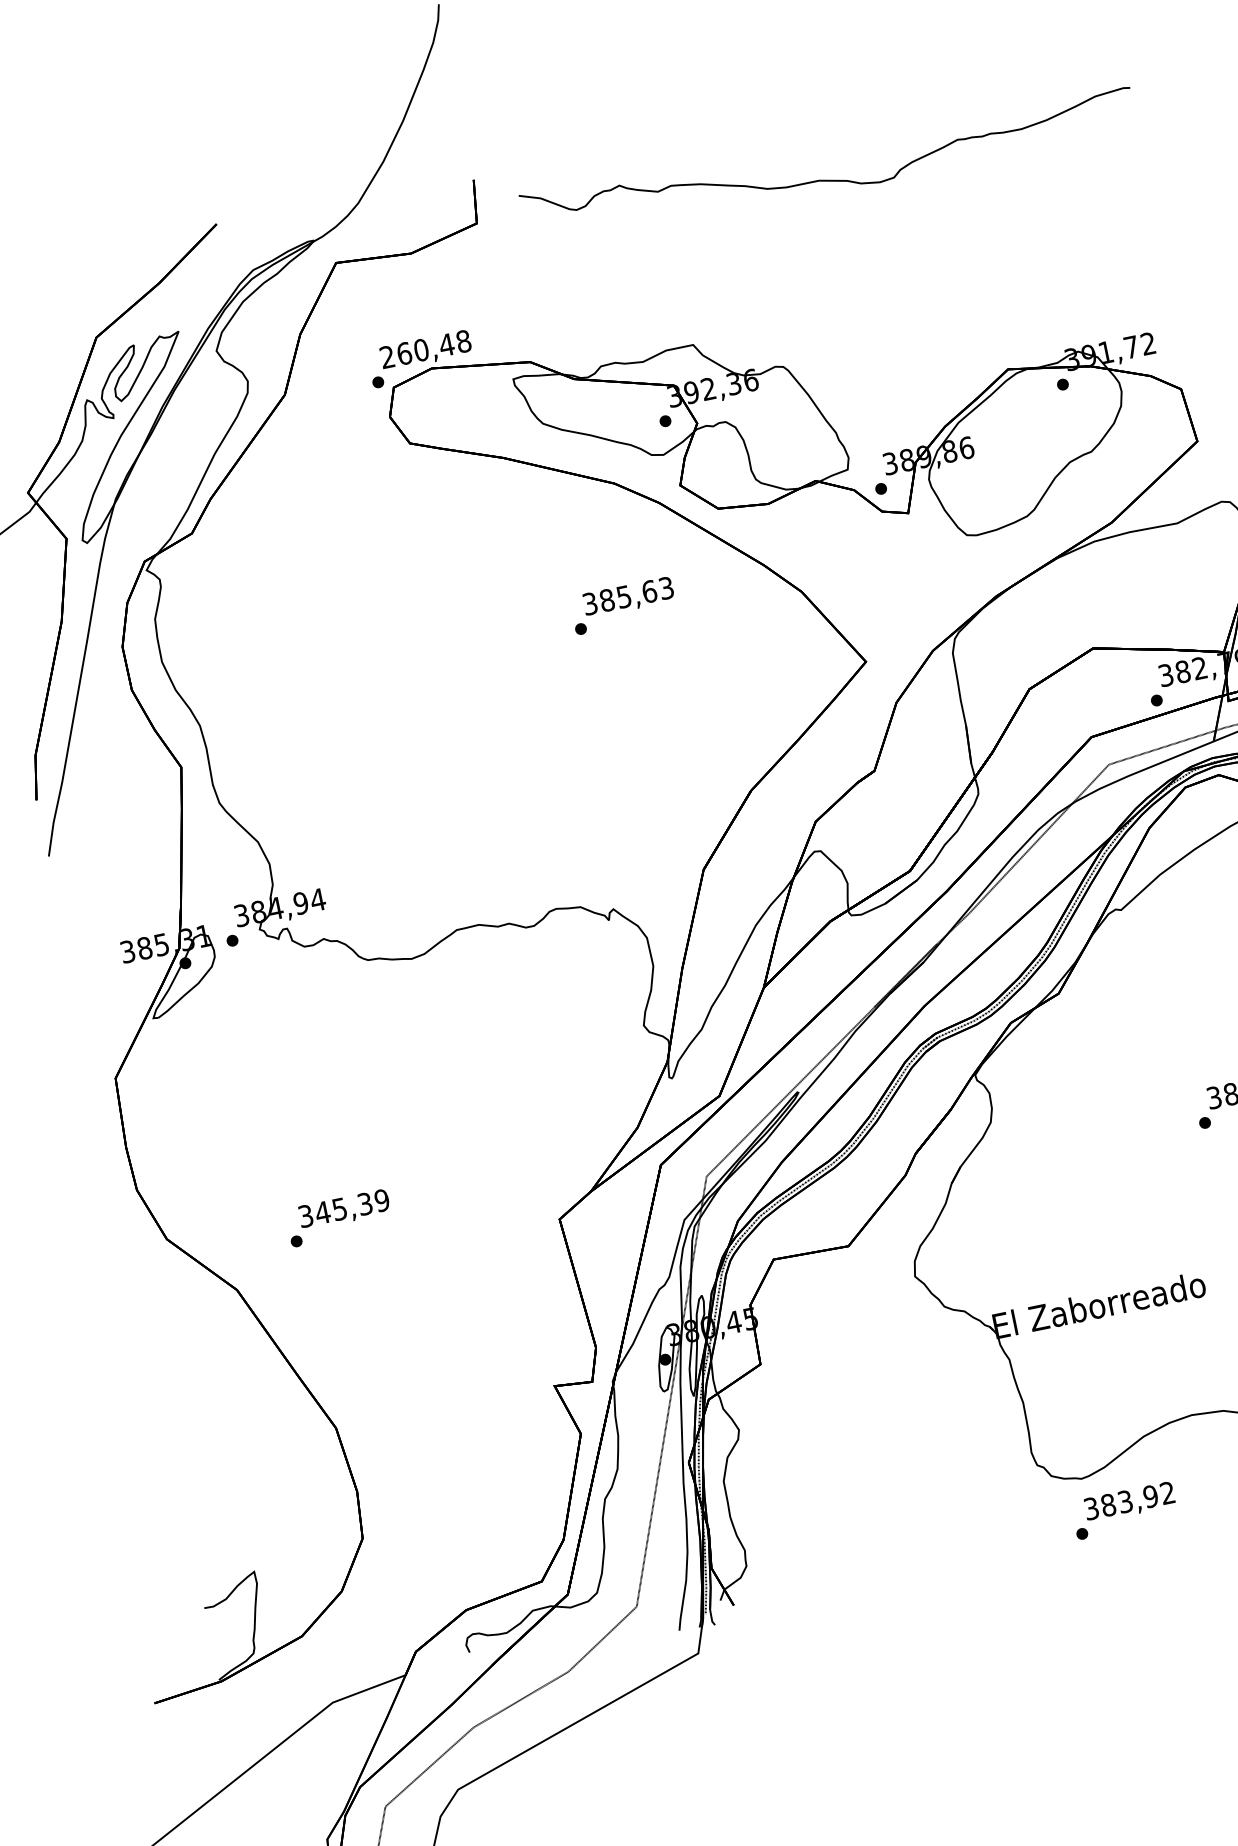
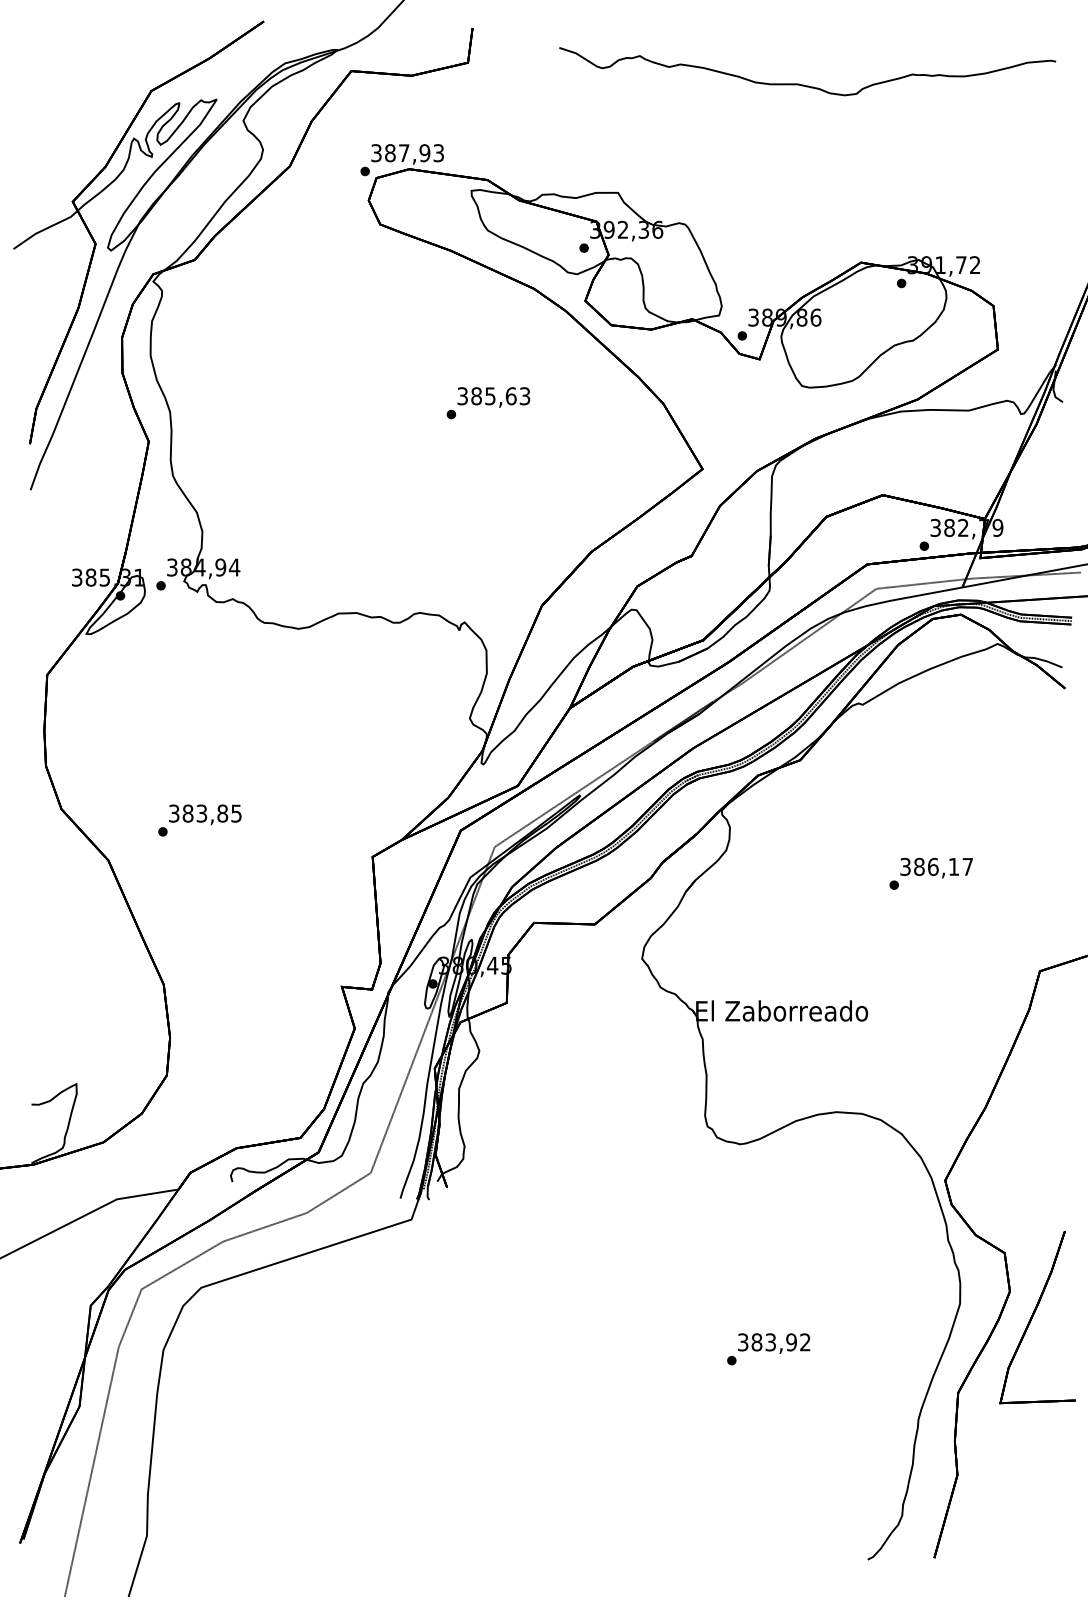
part: (828, 179) -> (804, 84), moved
text: (425, 349) -> (407, 153), 260,48 -> 387,93
text: (623, 606) -> (488, 403), moved
text: (351, 1206) -> (211, 813), 345,39 -> 383,85
text: (1124, 1511) -> (768, 1349), moved

